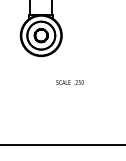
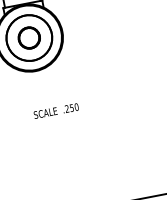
text: (69, 82) -> (55, 111), moved

